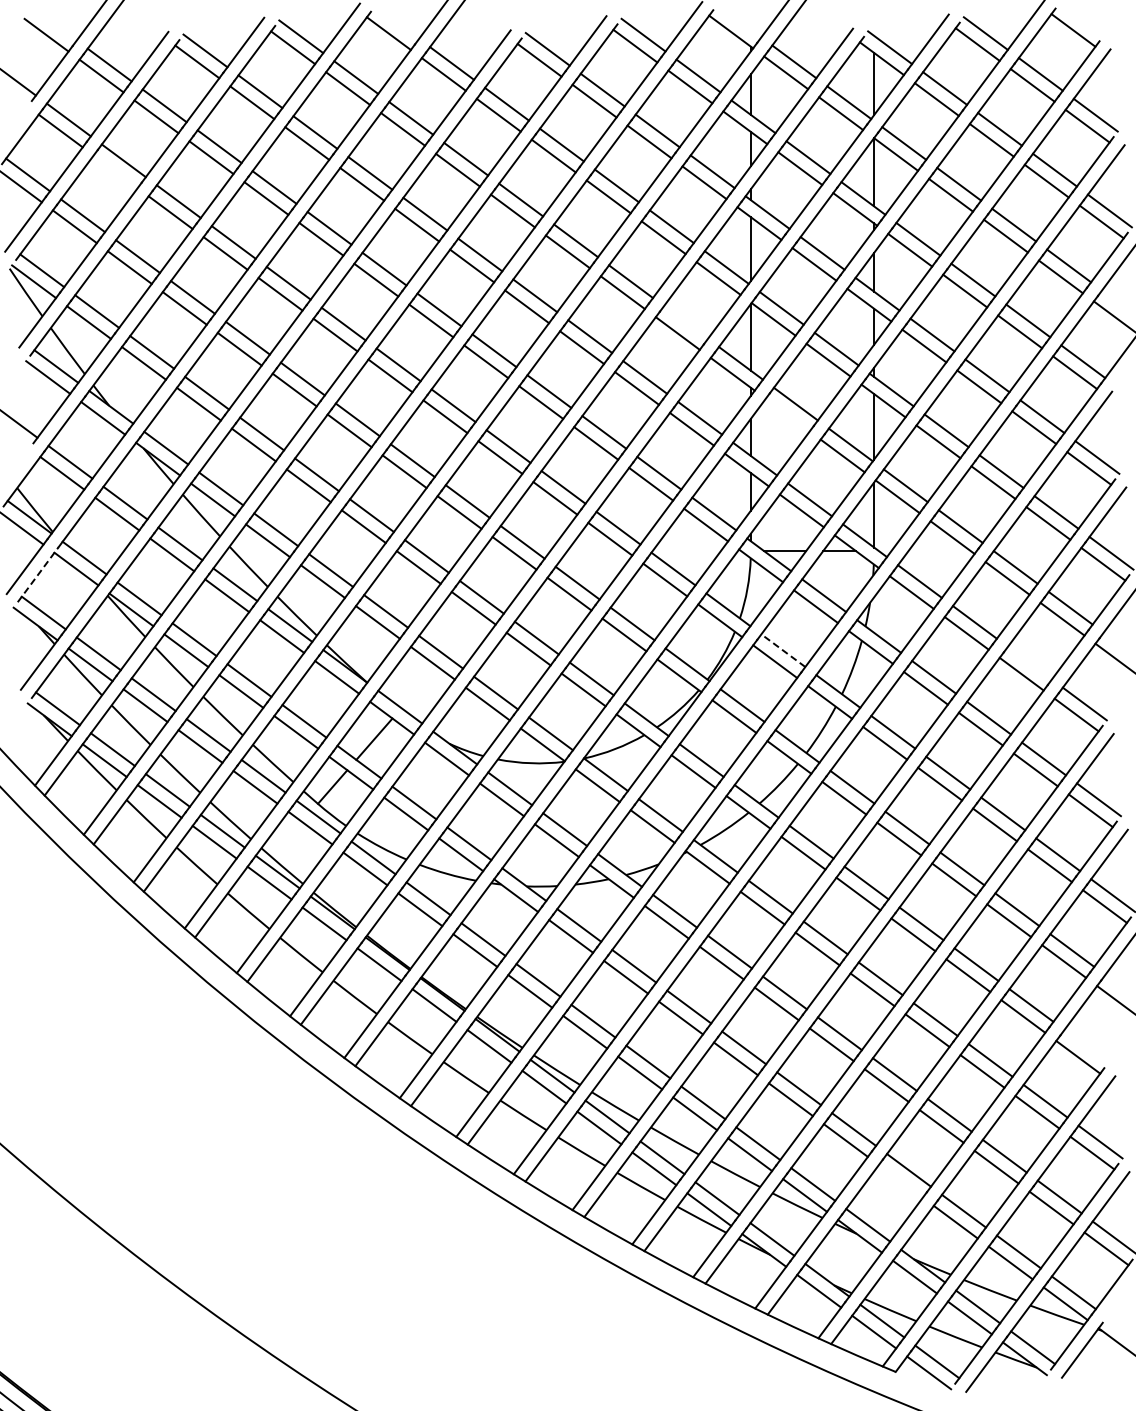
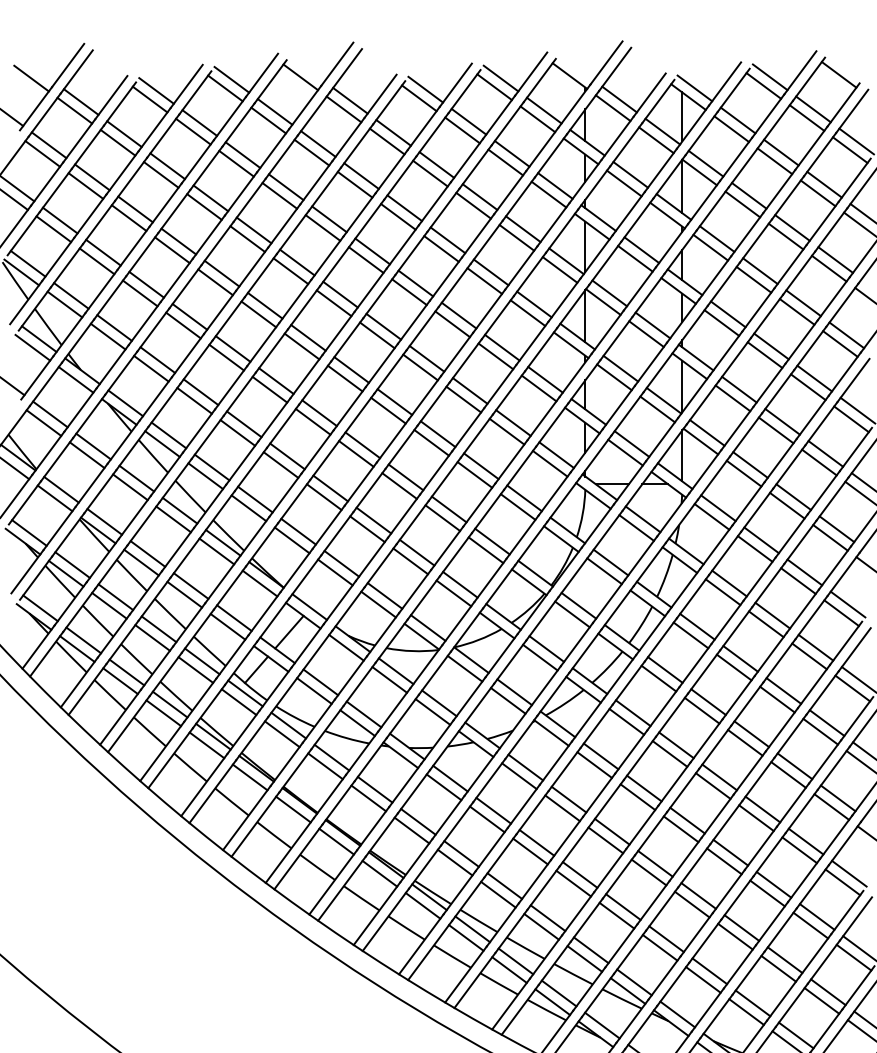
line: (115, 171) -> (85, 185), added
line: (685, 322) -> (534, 304), added
line: (787, 414) -> (614, 376), added
line: (38, 574) -> (25, 502), dashed -> solid
line: (782, 650) -> (610, 562), dashed -> solid
line: (1029, 662) -> (804, 571), added
line: (1086, 1046) -> (849, 873), added
line: (900, 1181) -> (703, 980), added

